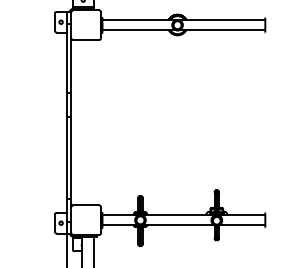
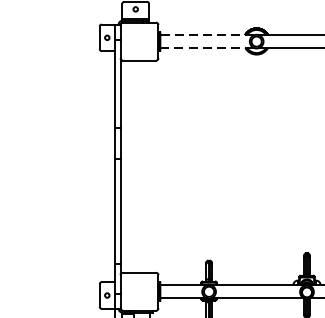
line: (139, 20) -> (207, 35), solid -> dashed
line: (139, 30) -> (207, 48), solid -> dashed

